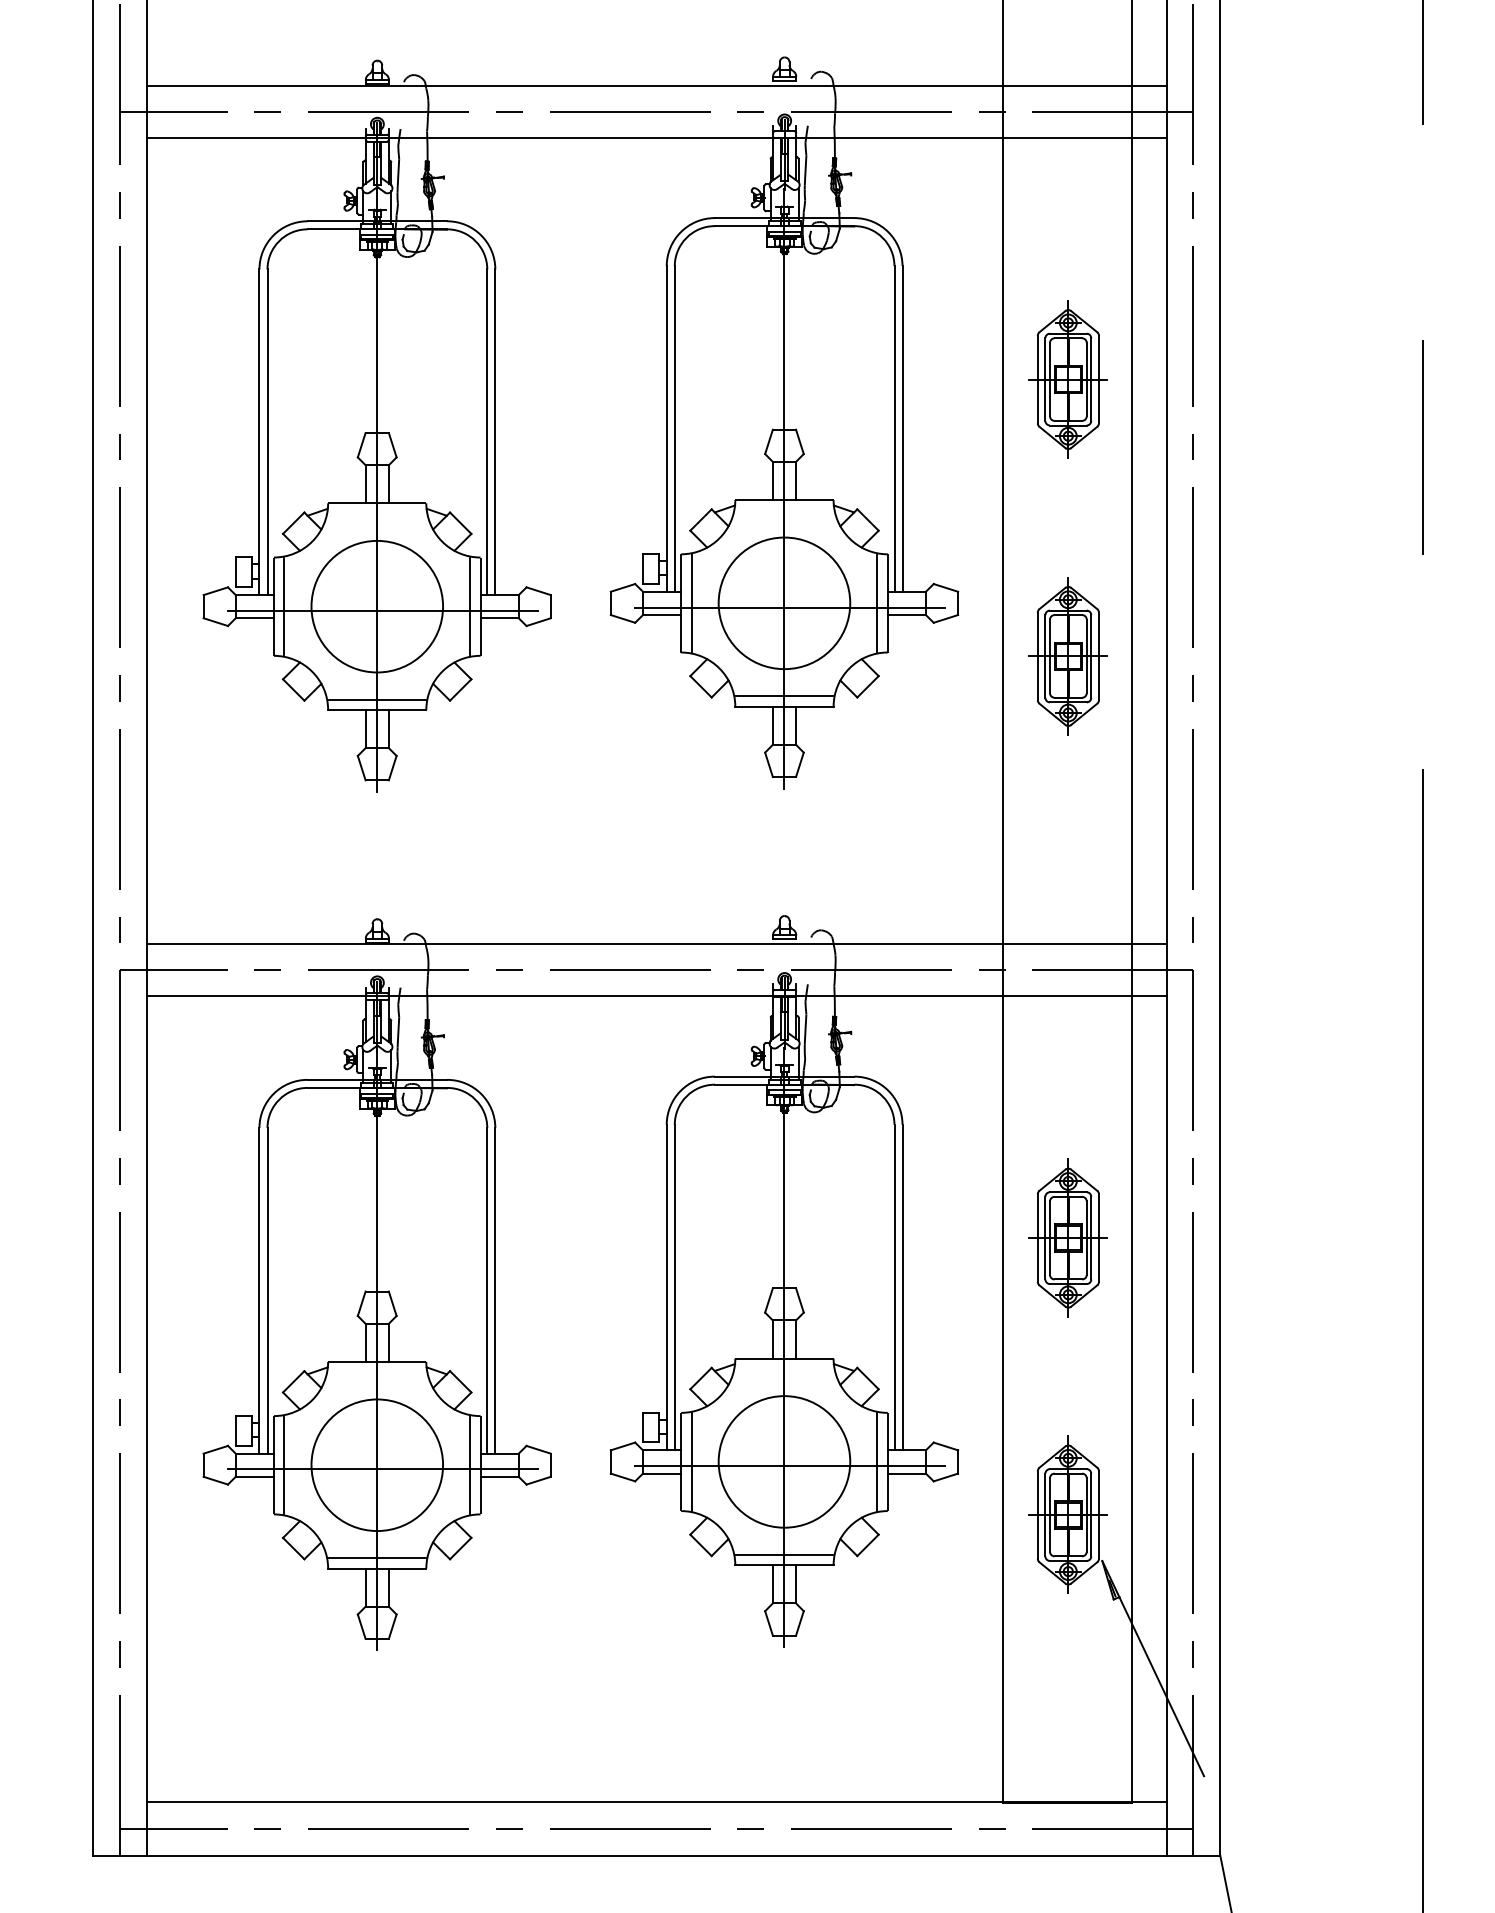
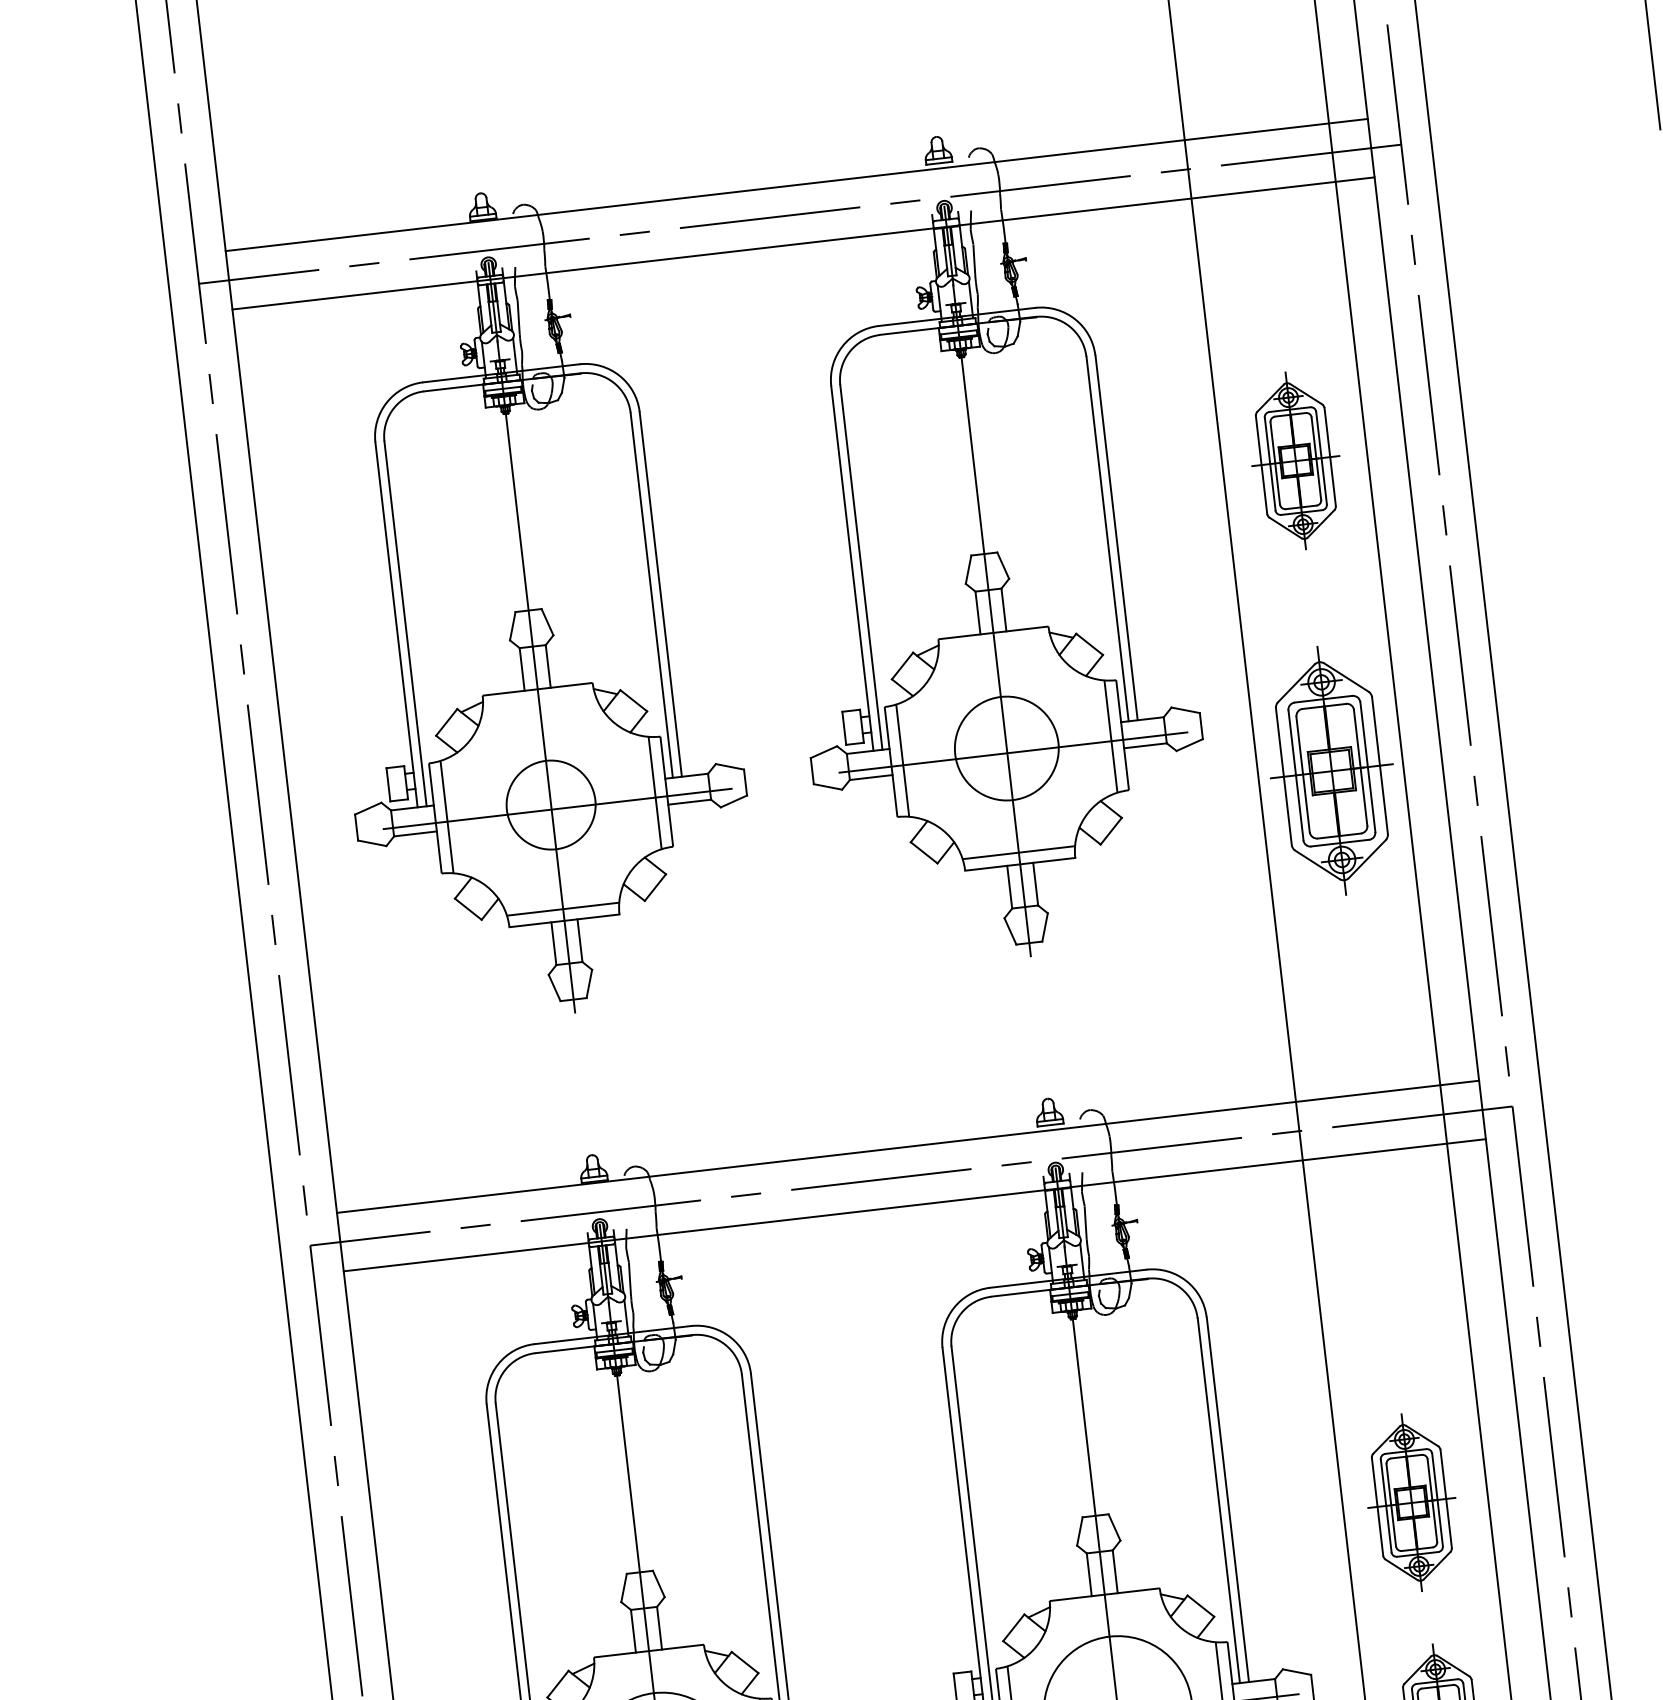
circle: (784, 603) -> (1006, 748), size x0.7
circle: (377, 606) -> (551, 804), size x0.6
part: (1067, 656) -> (1330, 771), size x1.4
part: (1067, 1237) -> (1410, 1502), moved

